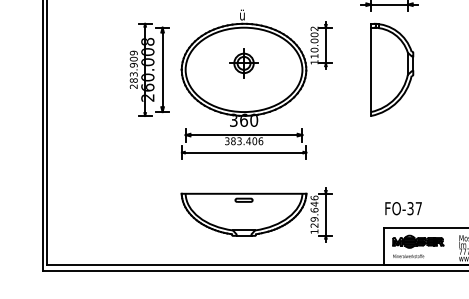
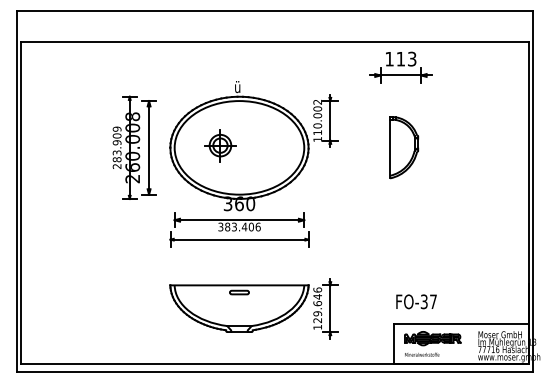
part: (244, 63) -> (220, 145), moved
part: (392, 69) -> (404, 147), size x0.6

